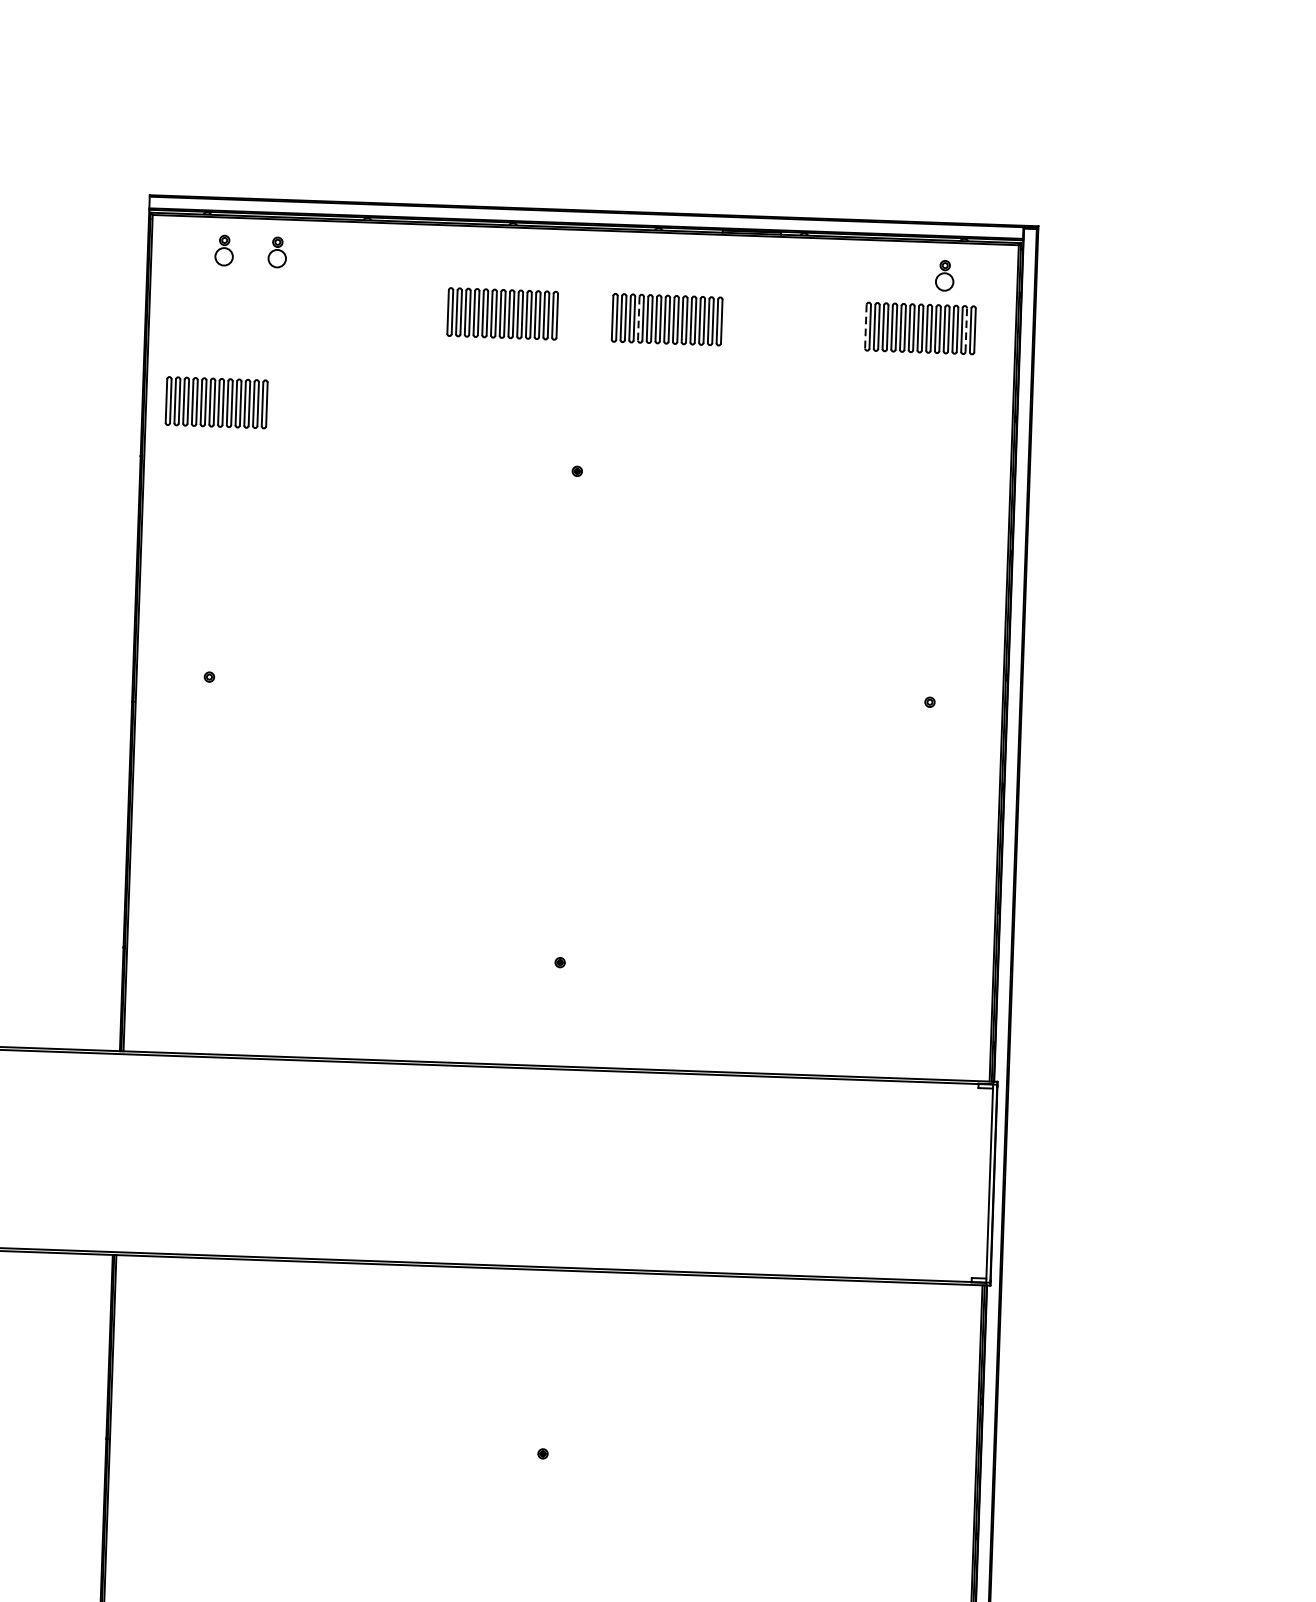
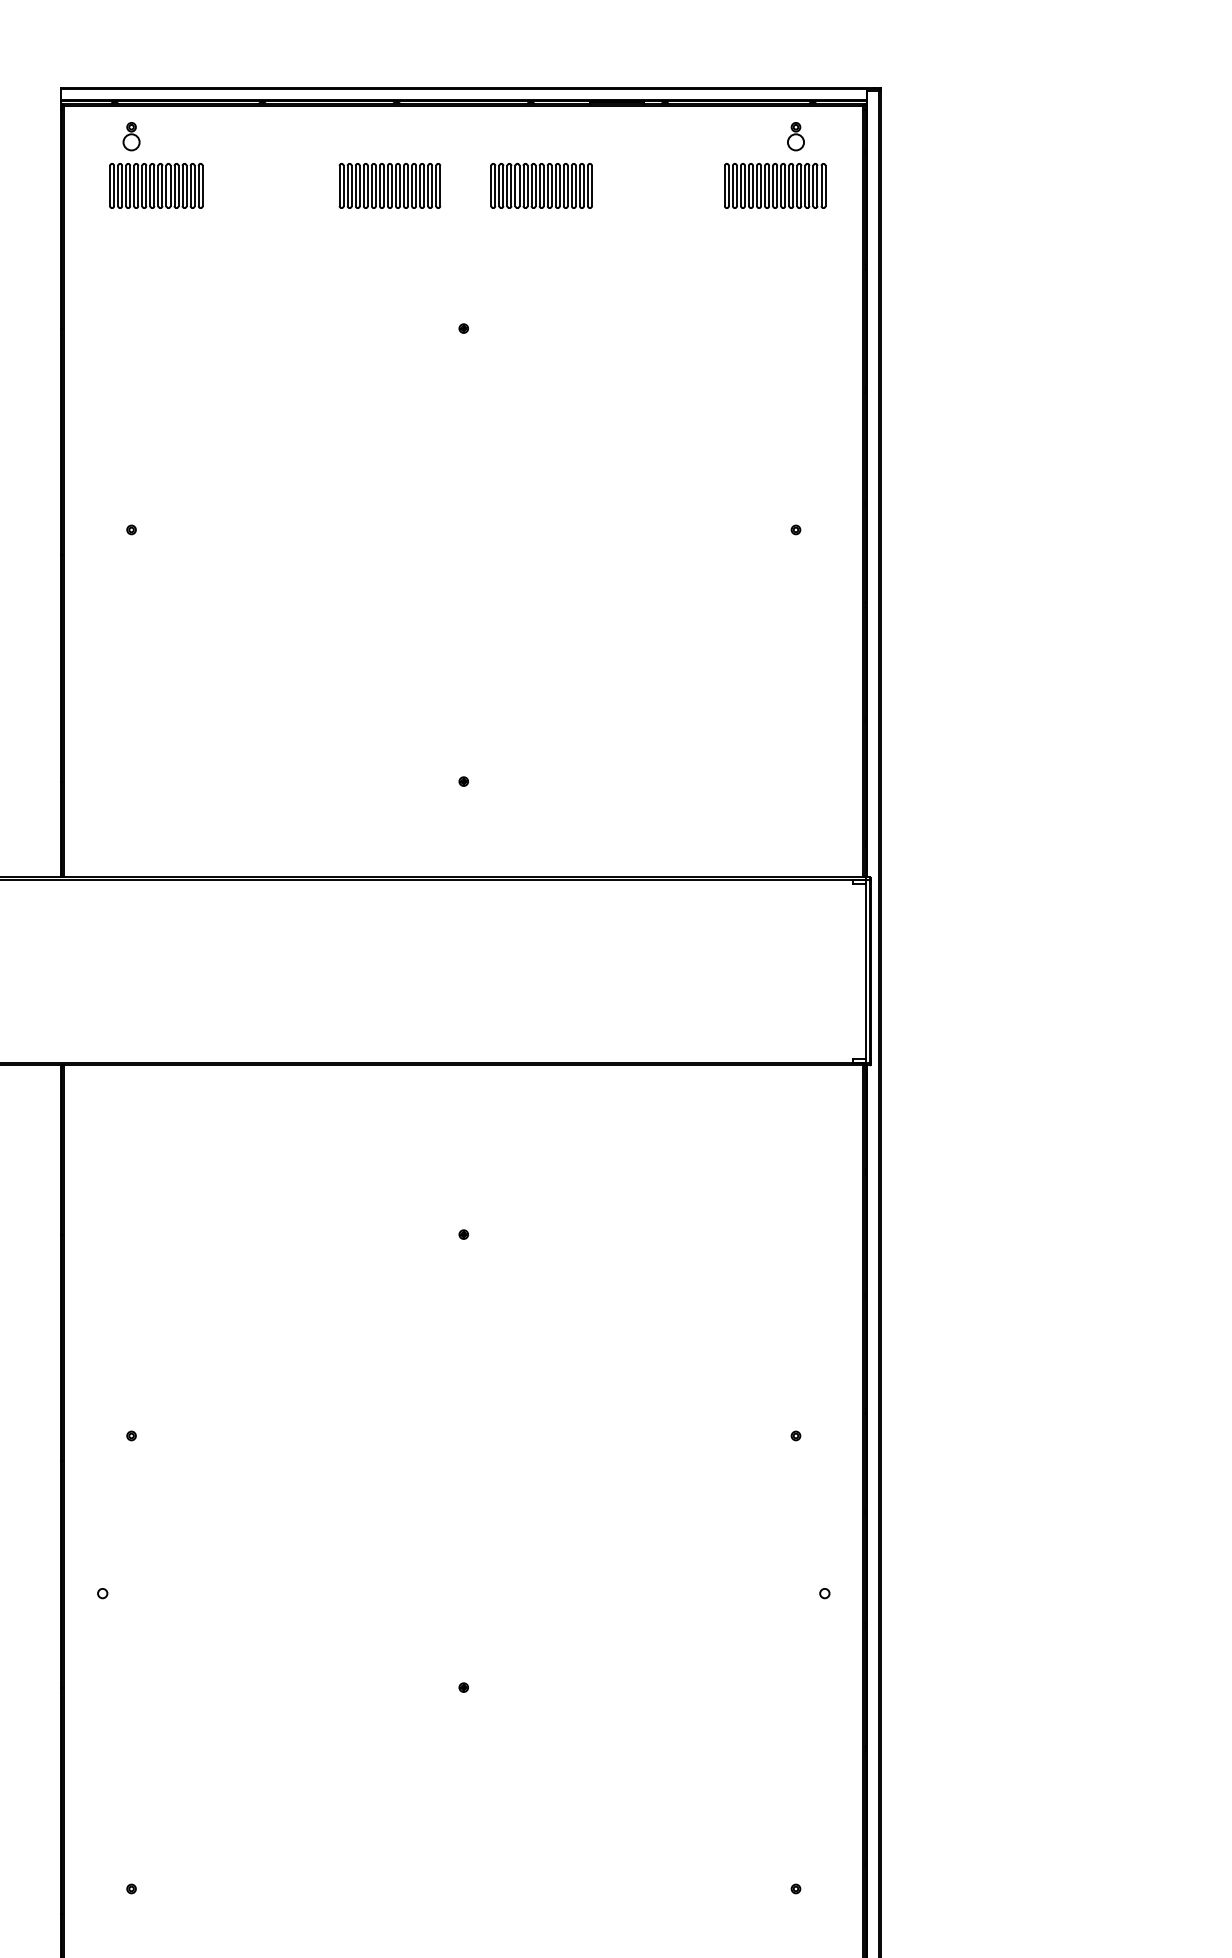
part: (277, 252) -> (180, 136), removed
line: (638, 319) -> (515, 186), dashed -> solid
line: (865, 327) -> (724, 186), dashed -> solid
line: (966, 329) -> (817, 185), dashed -> solid
part: (216, 402) -> (156, 185), moved

